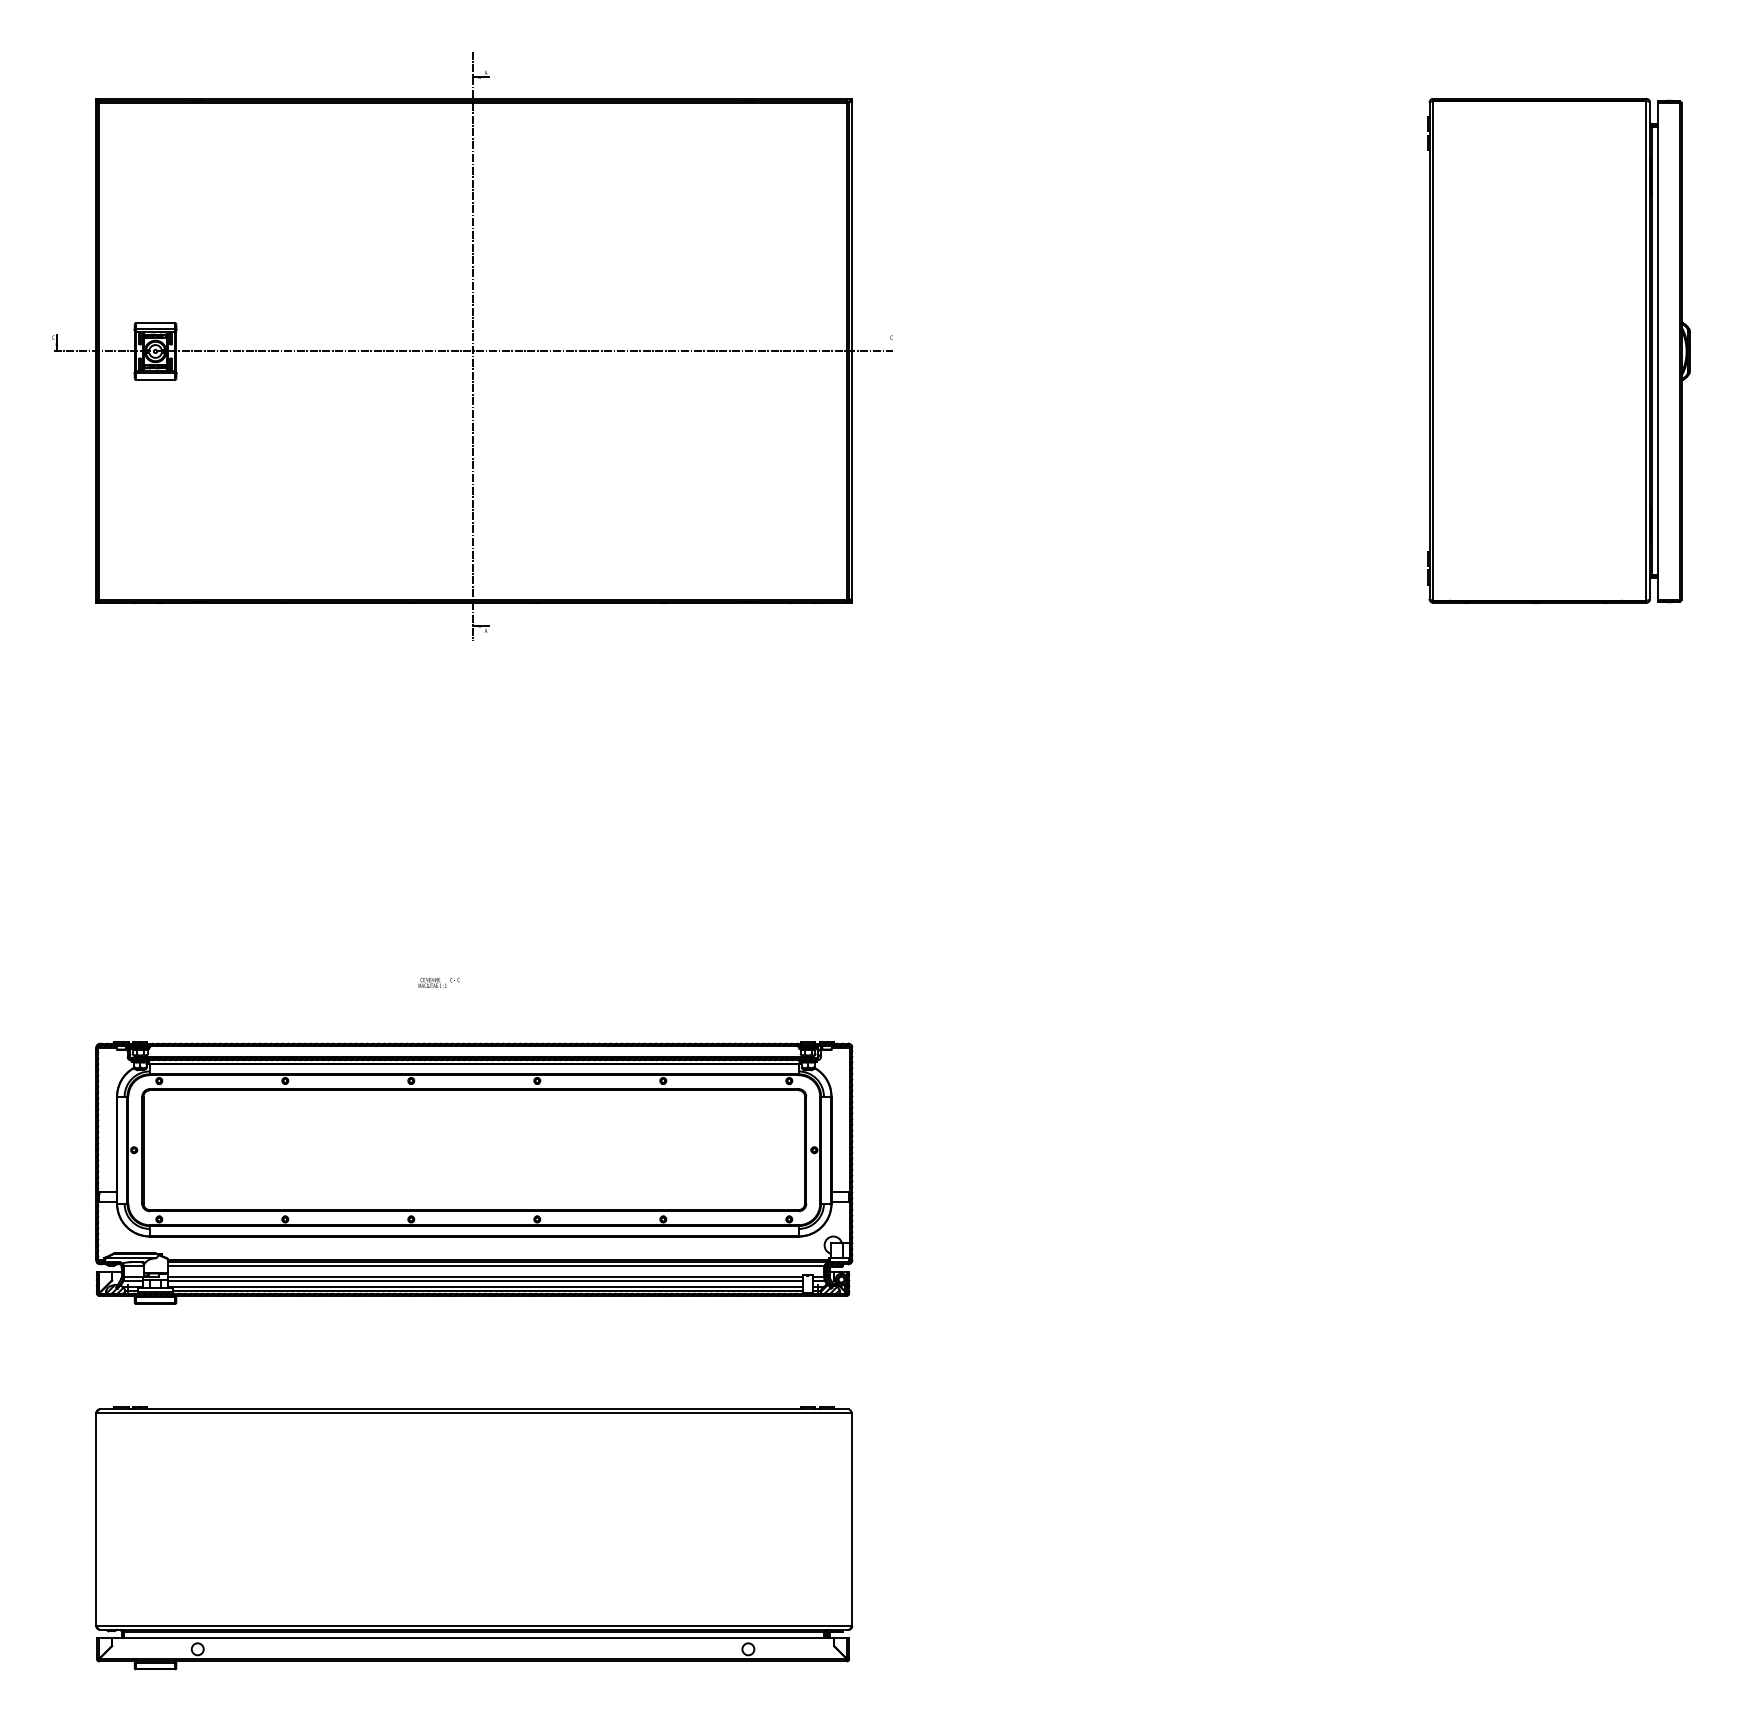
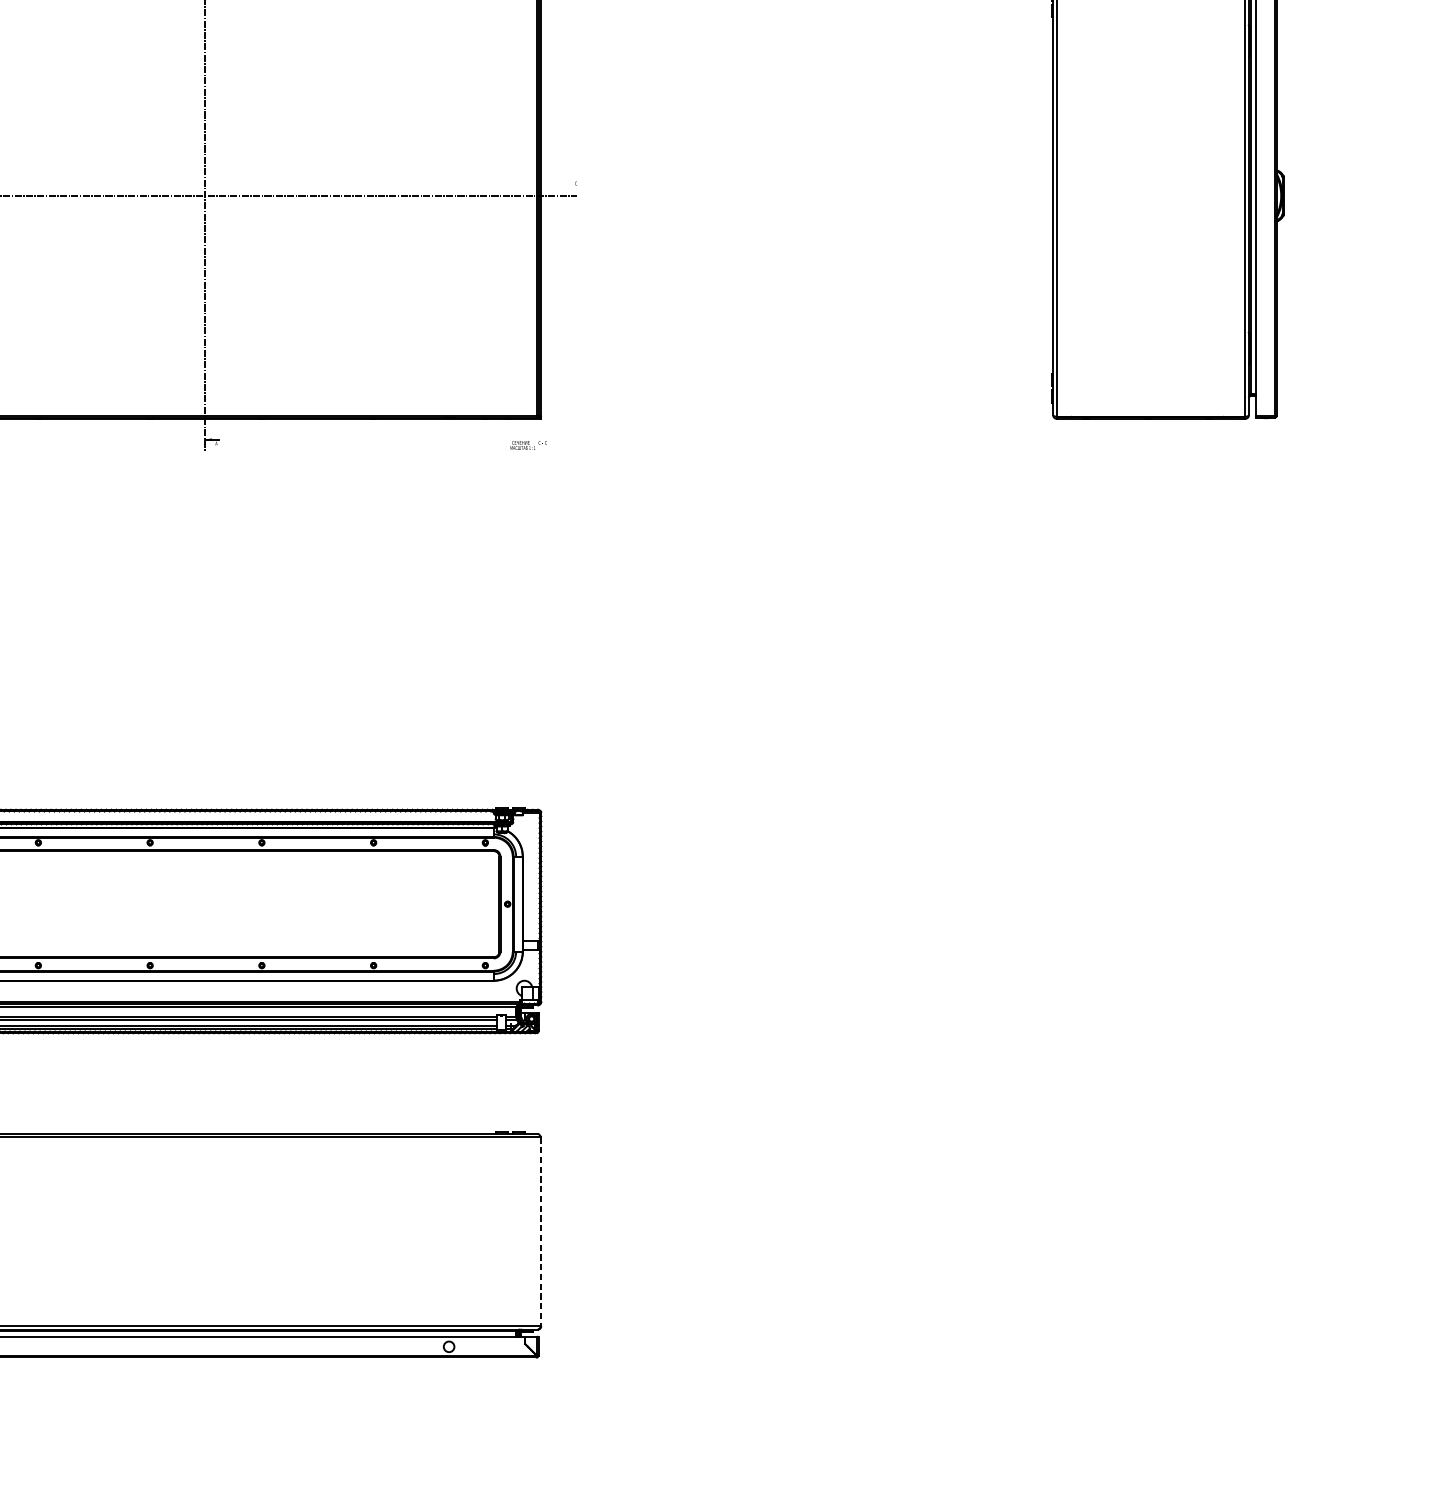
text: (438, 982) -> (528, 445), moved
line: (852, 1520) -> (541, 1232), solid -> dashed

